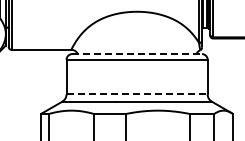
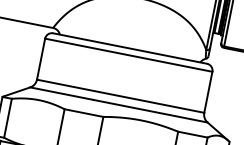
line: (137, 54) -> (130, 49), dashed -> solid
line: (137, 94) -> (121, 96), dashed -> solid

